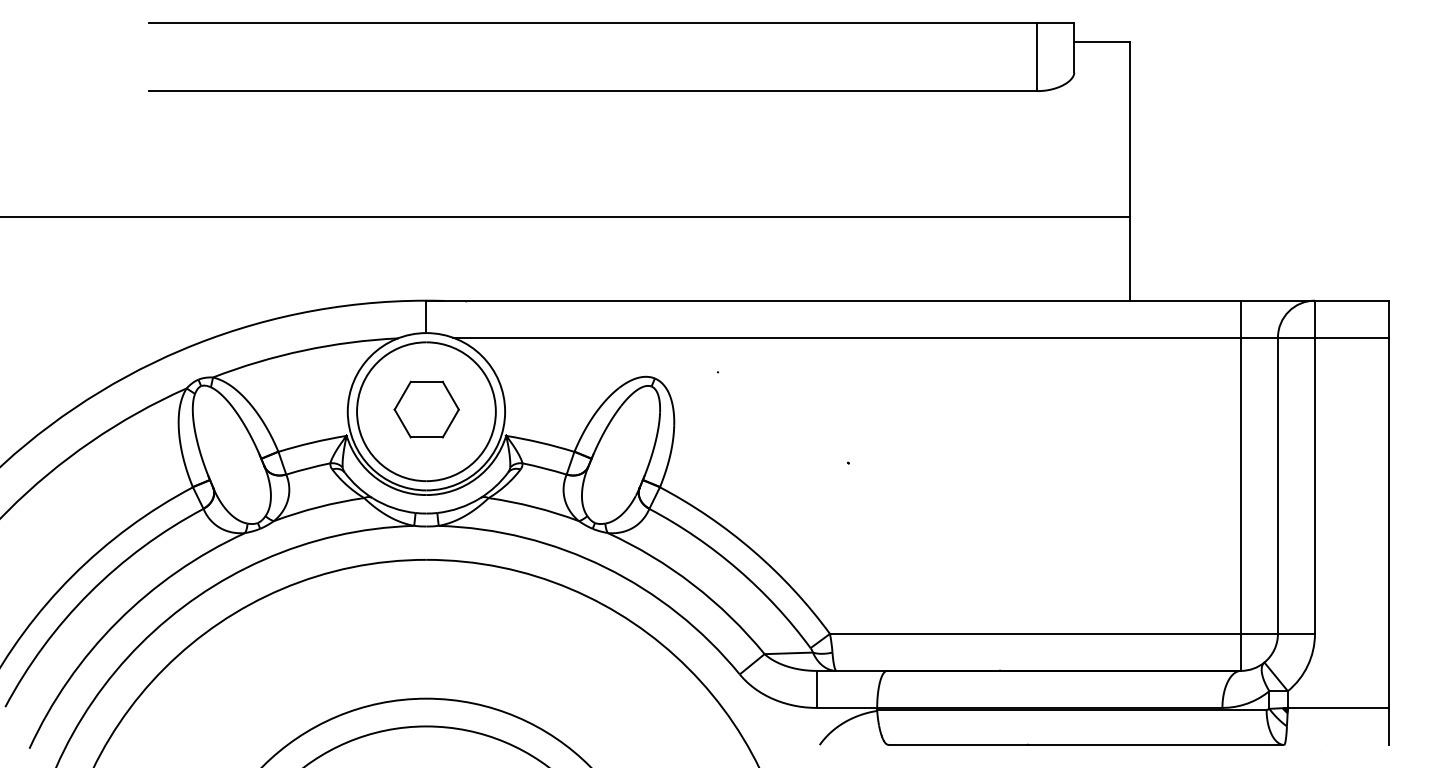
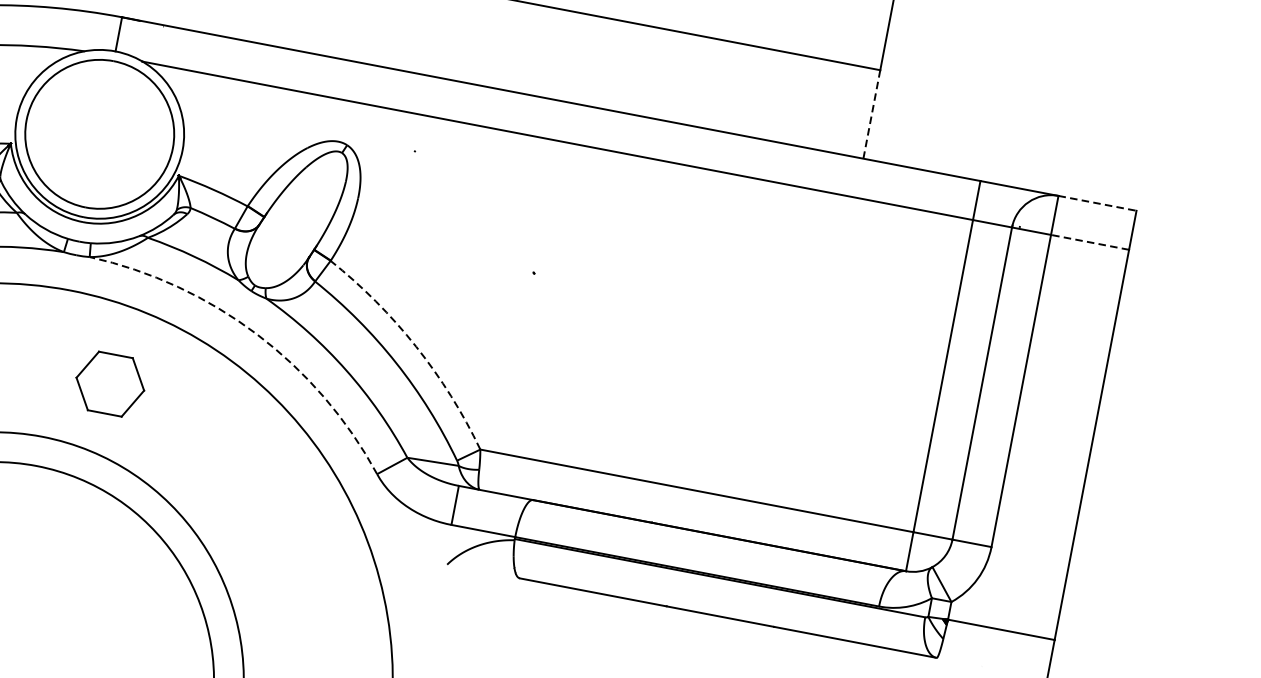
line: (1129, 258) -> (871, 114), solid -> dashed
line: (1352, 300) -> (1098, 203), solid -> dashed
line: (1351, 337) -> (1089, 242), solid -> dashed
part: (426, 409) -> (110, 383), moved
arc: (753, 550) -> (416, 346), solid -> dashed
arc: (605, 567) -> (257, 334), solid -> dashed

